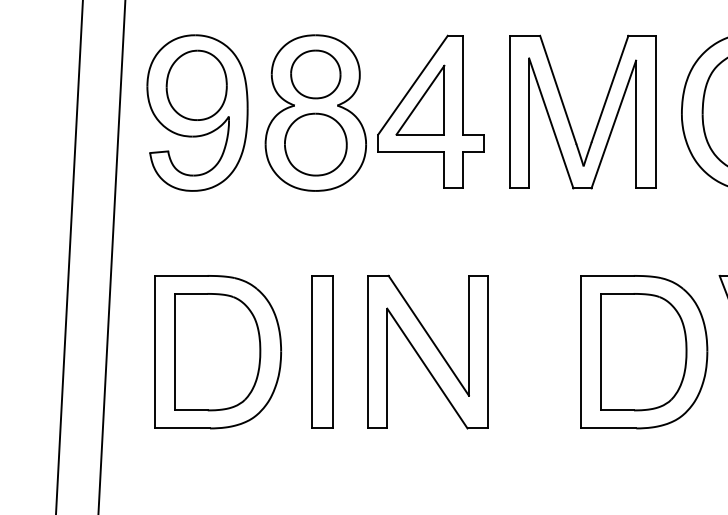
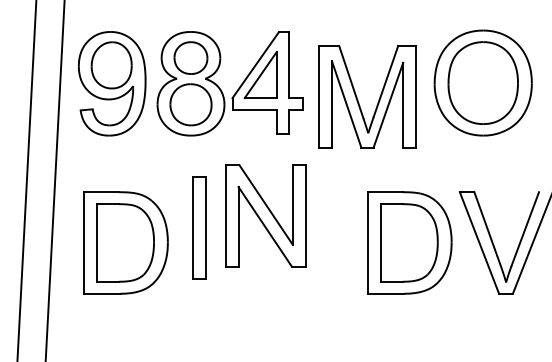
part: (568, 115) -> (358, 99), moved
part: (322, 351) -> (199, 227), moved
part: (427, 351) -> (265, 215), moved

